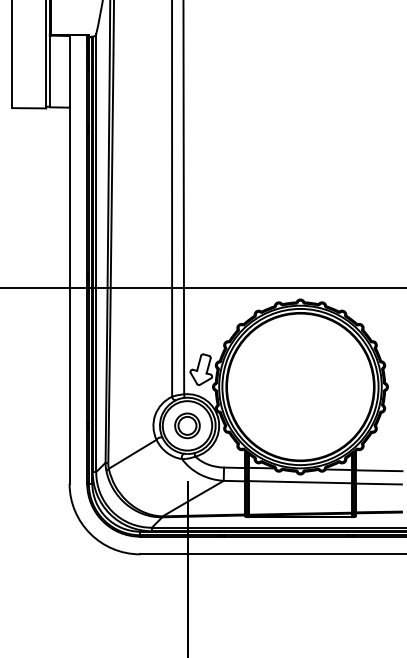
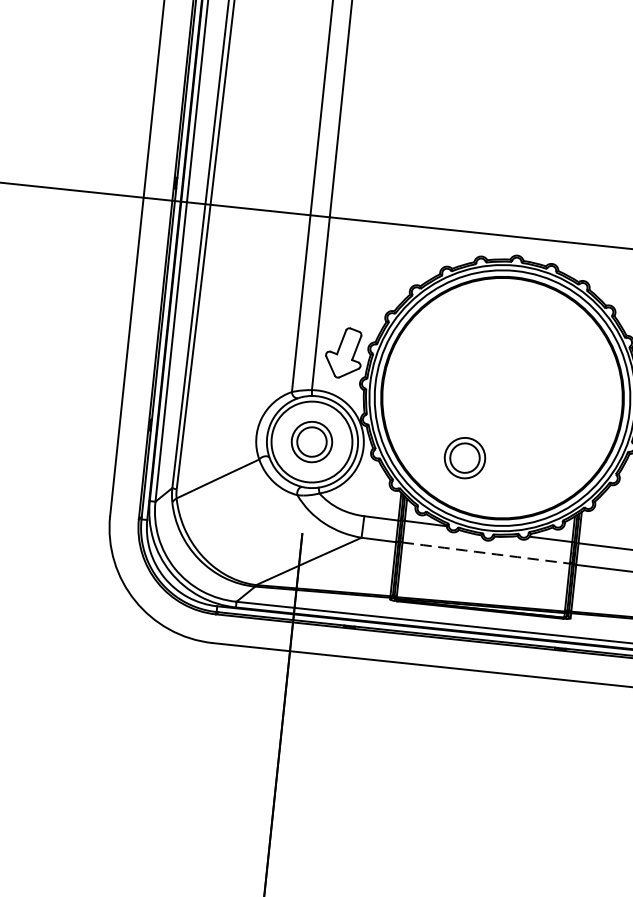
part: (281, 425) -> (465, 457), added
arc: (300, 482) -> (486, 553), solid -> dashed

